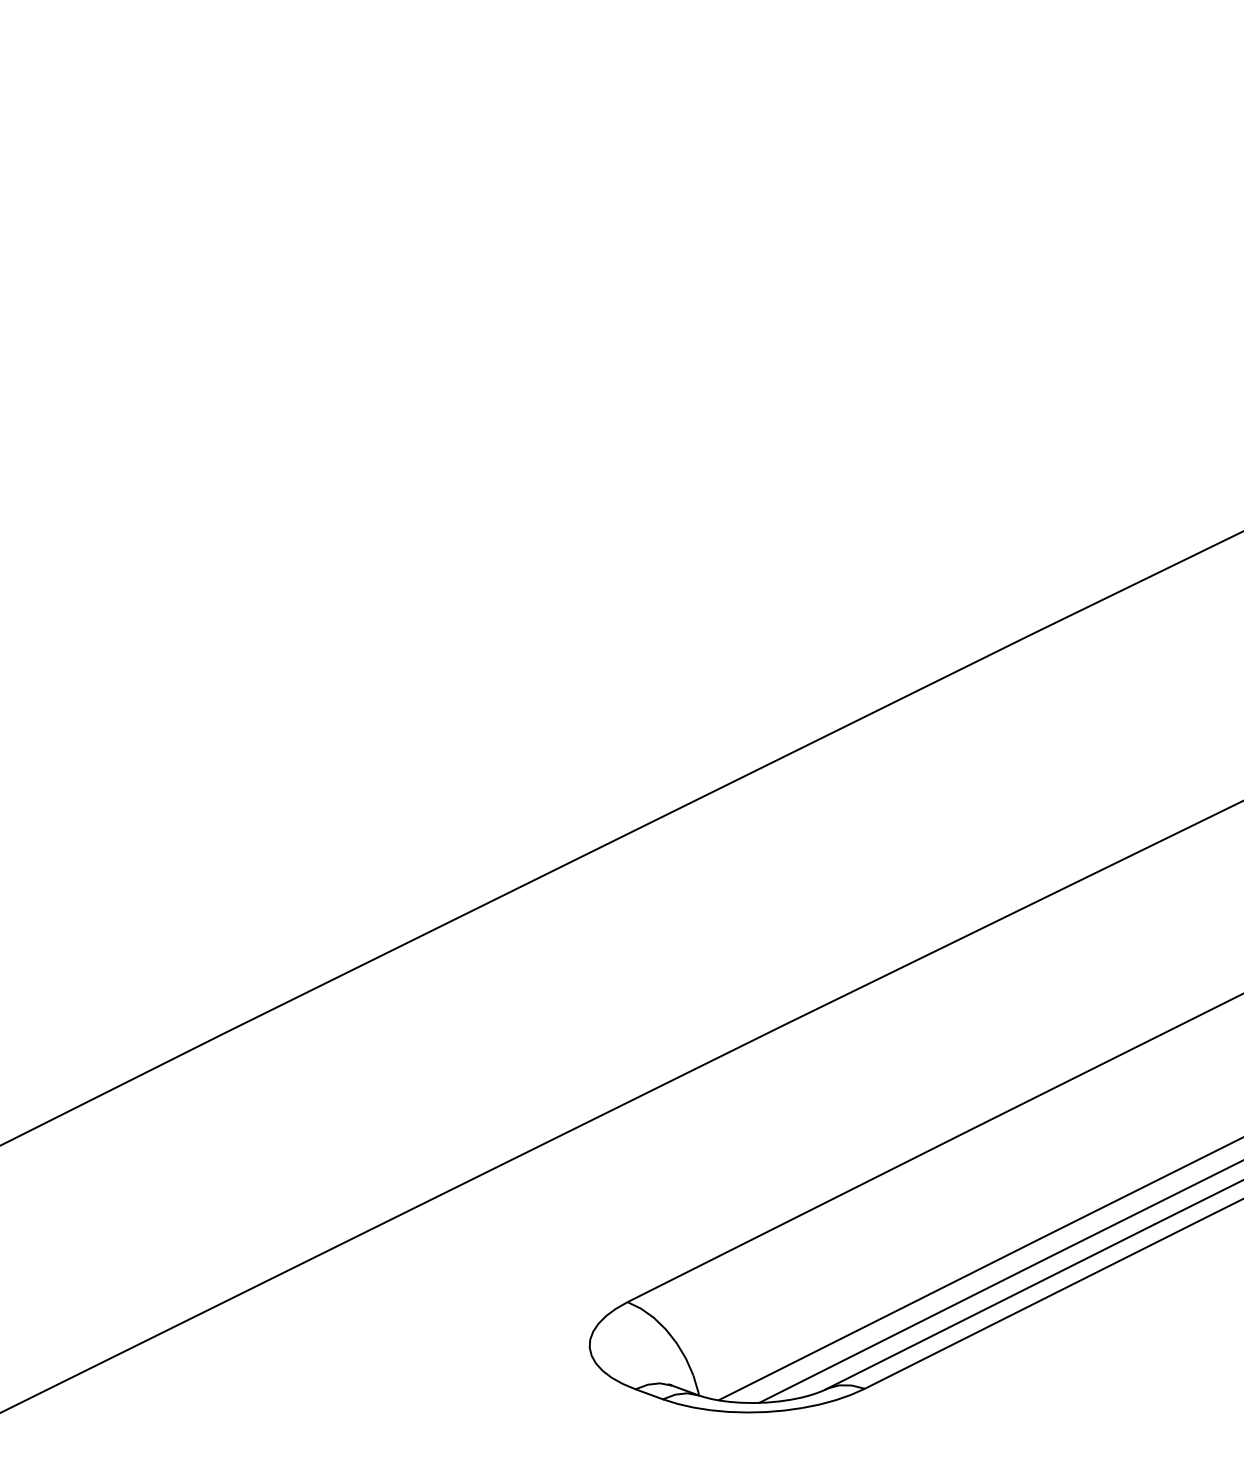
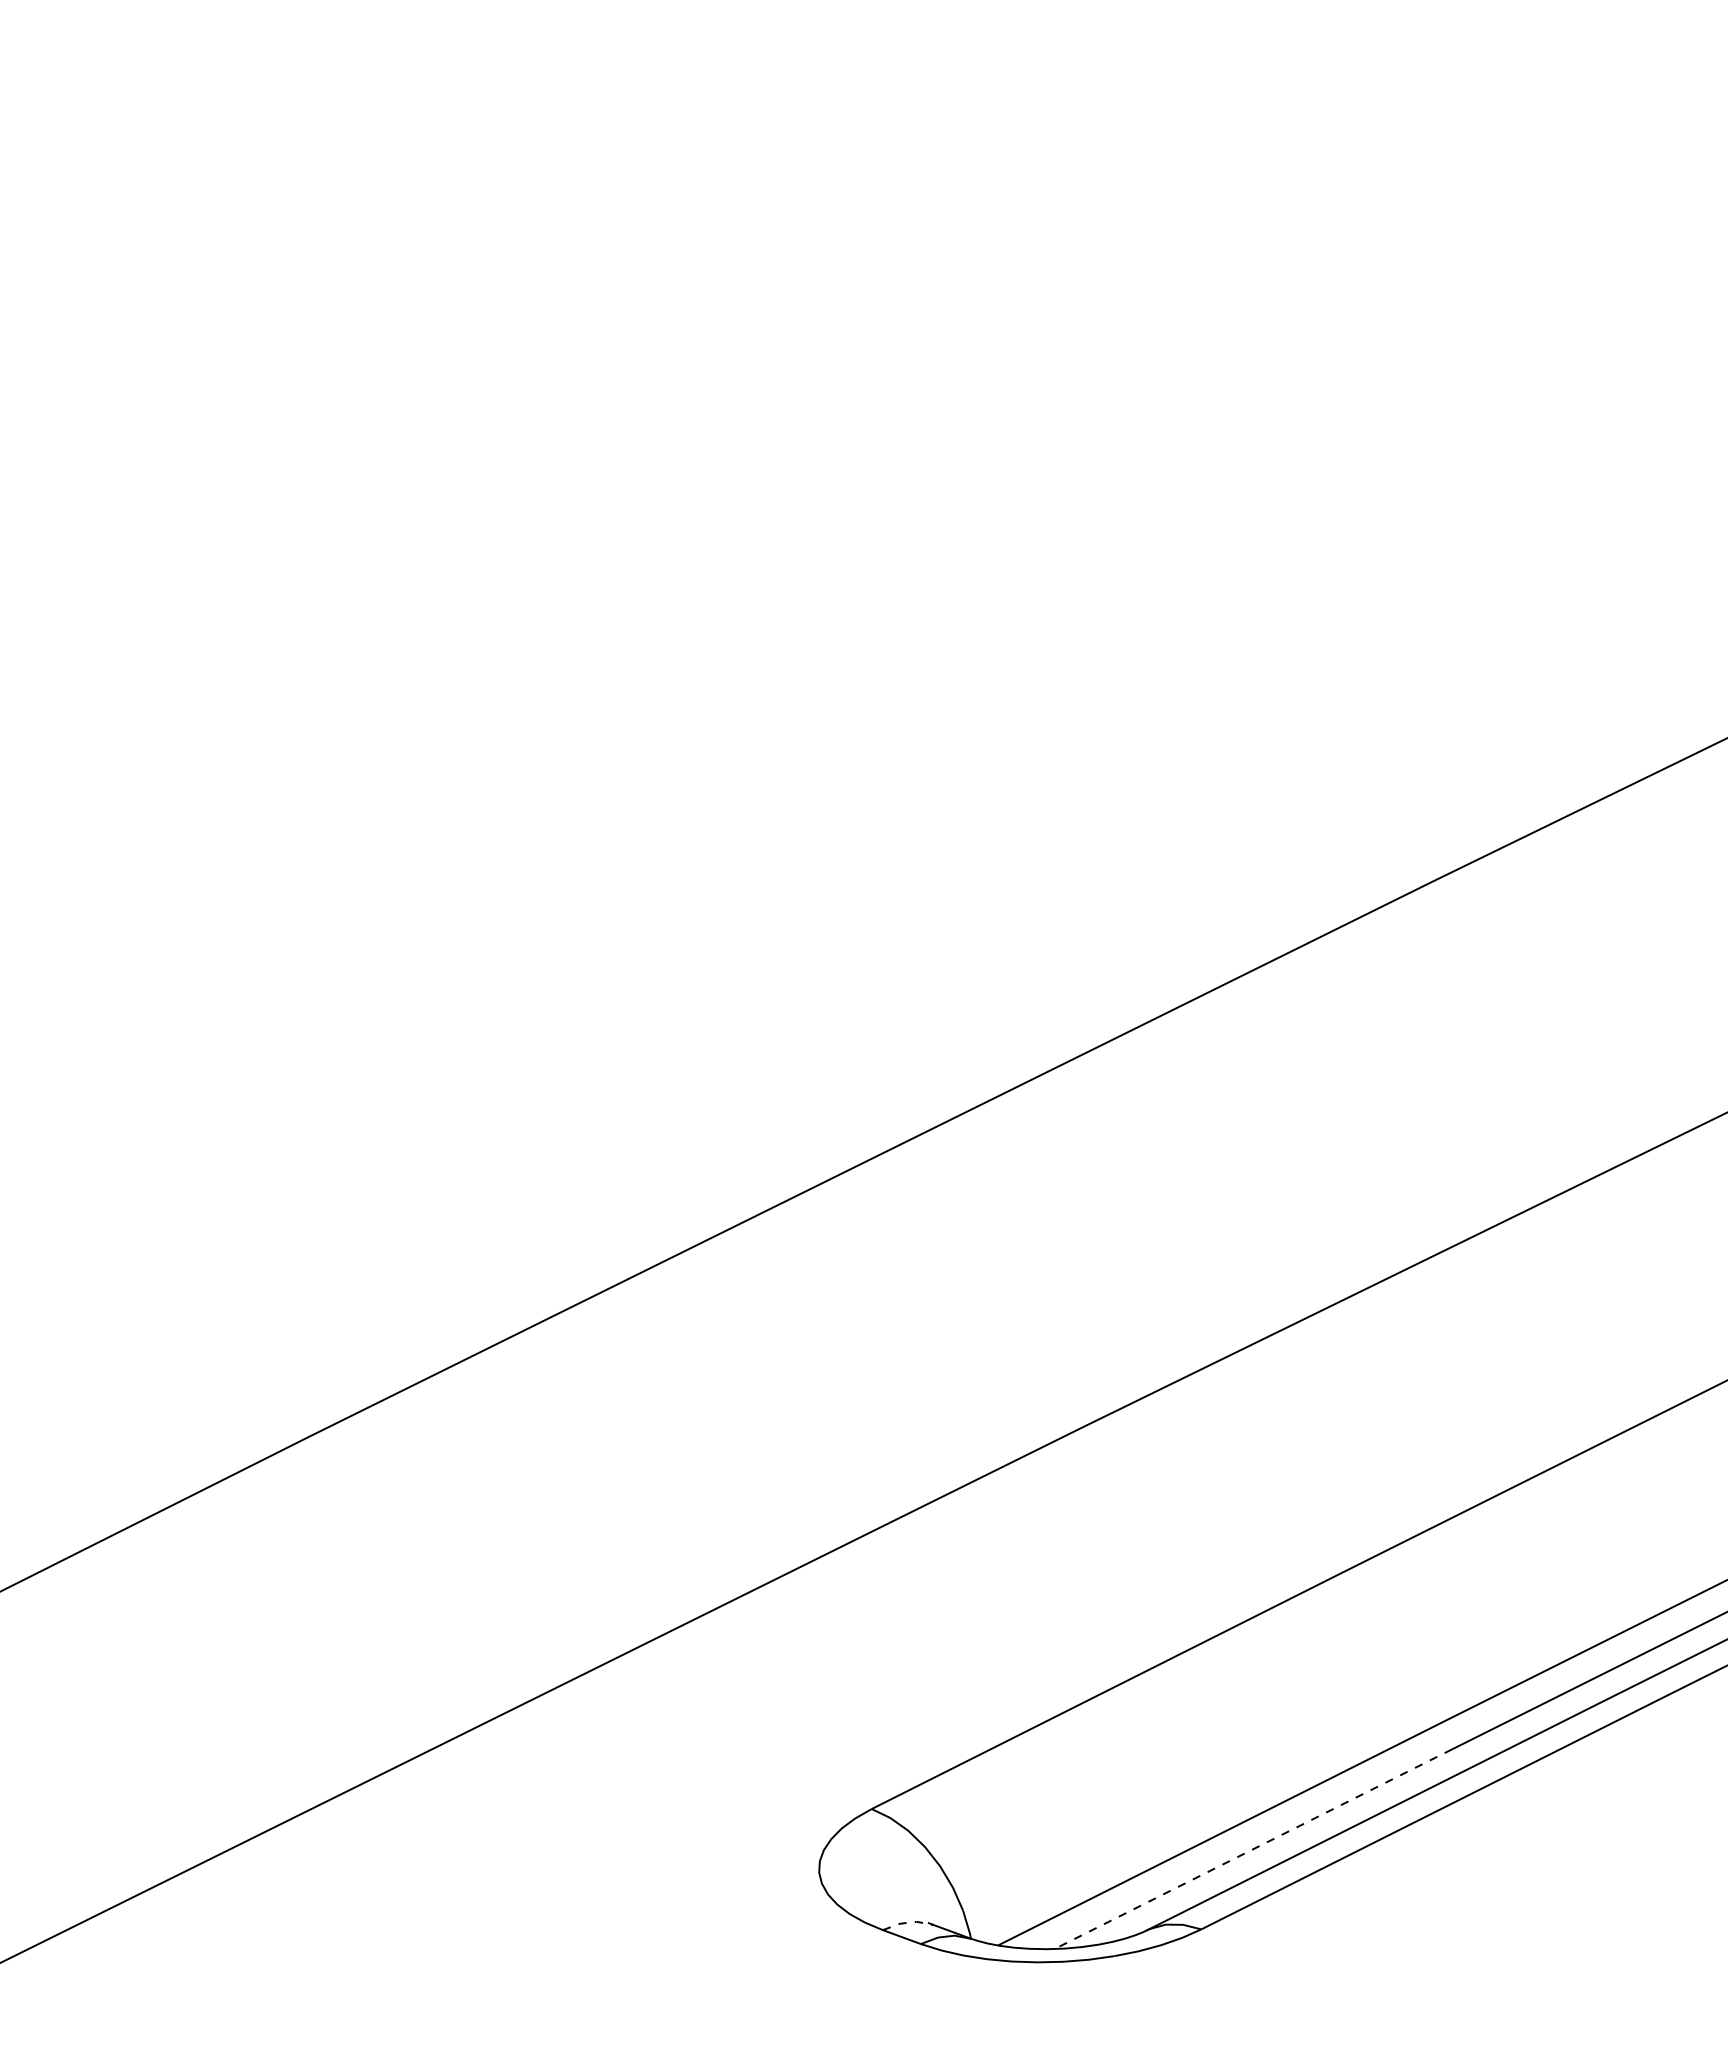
line: (901, 1331) -> (1252, 1849), solid -> dashed
line: (653, 1383) -> (907, 1922), solid -> dashed

